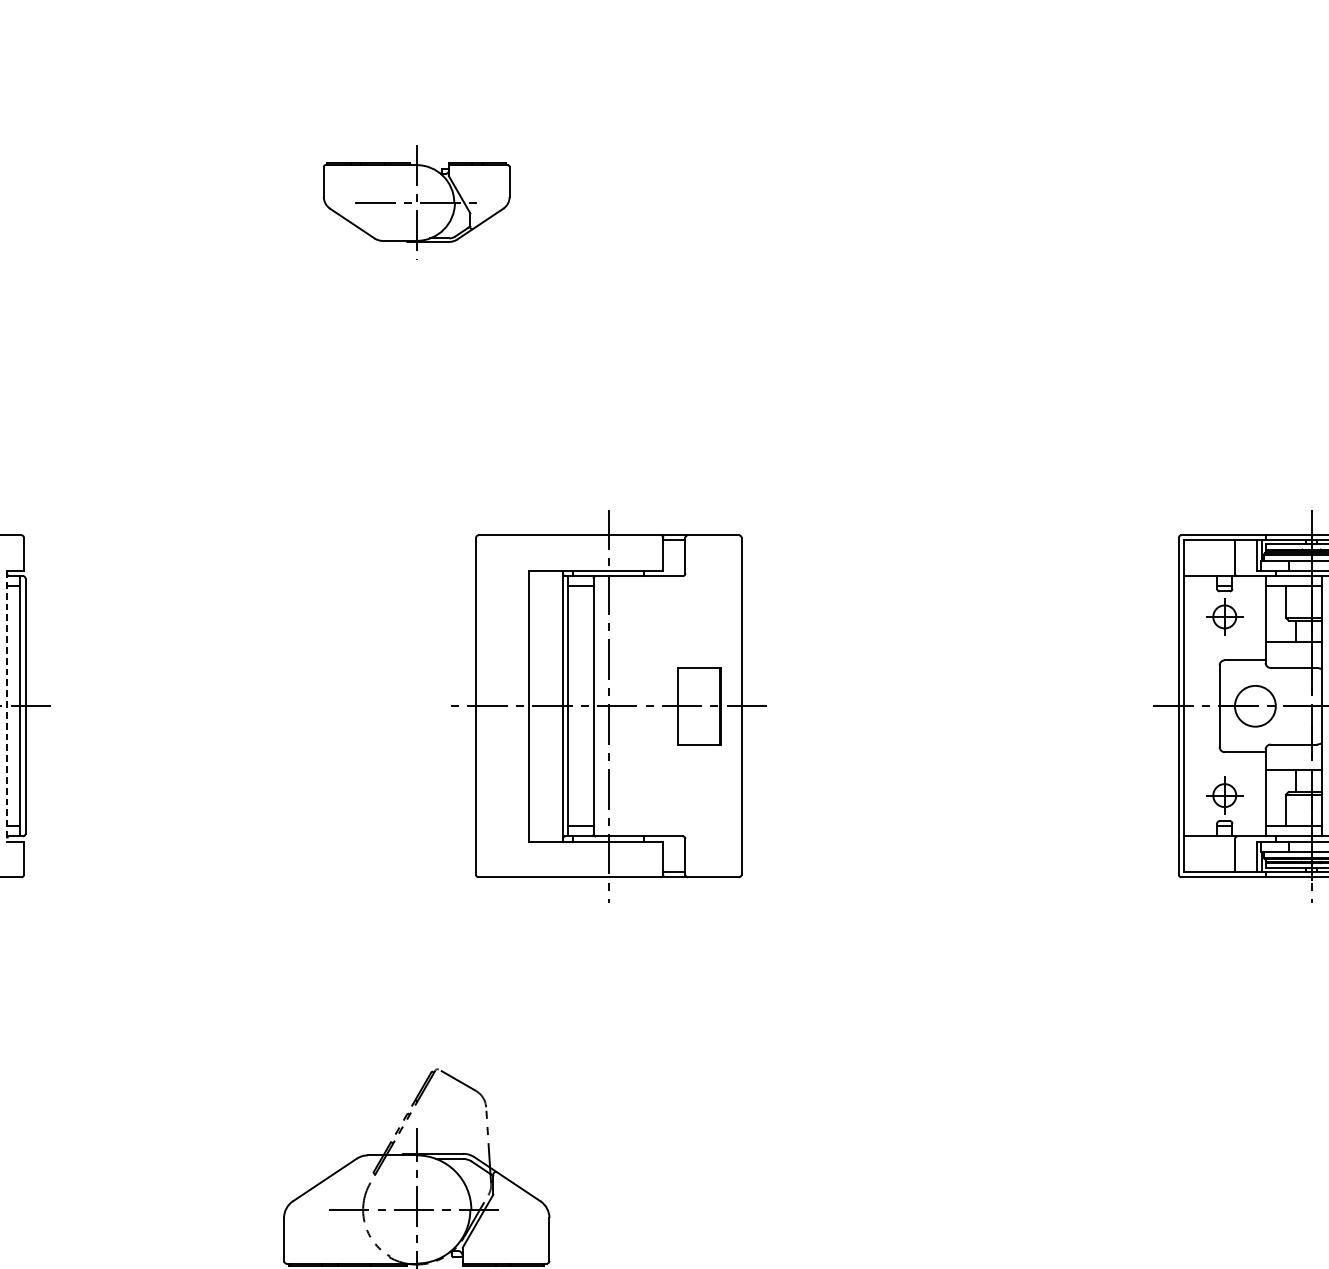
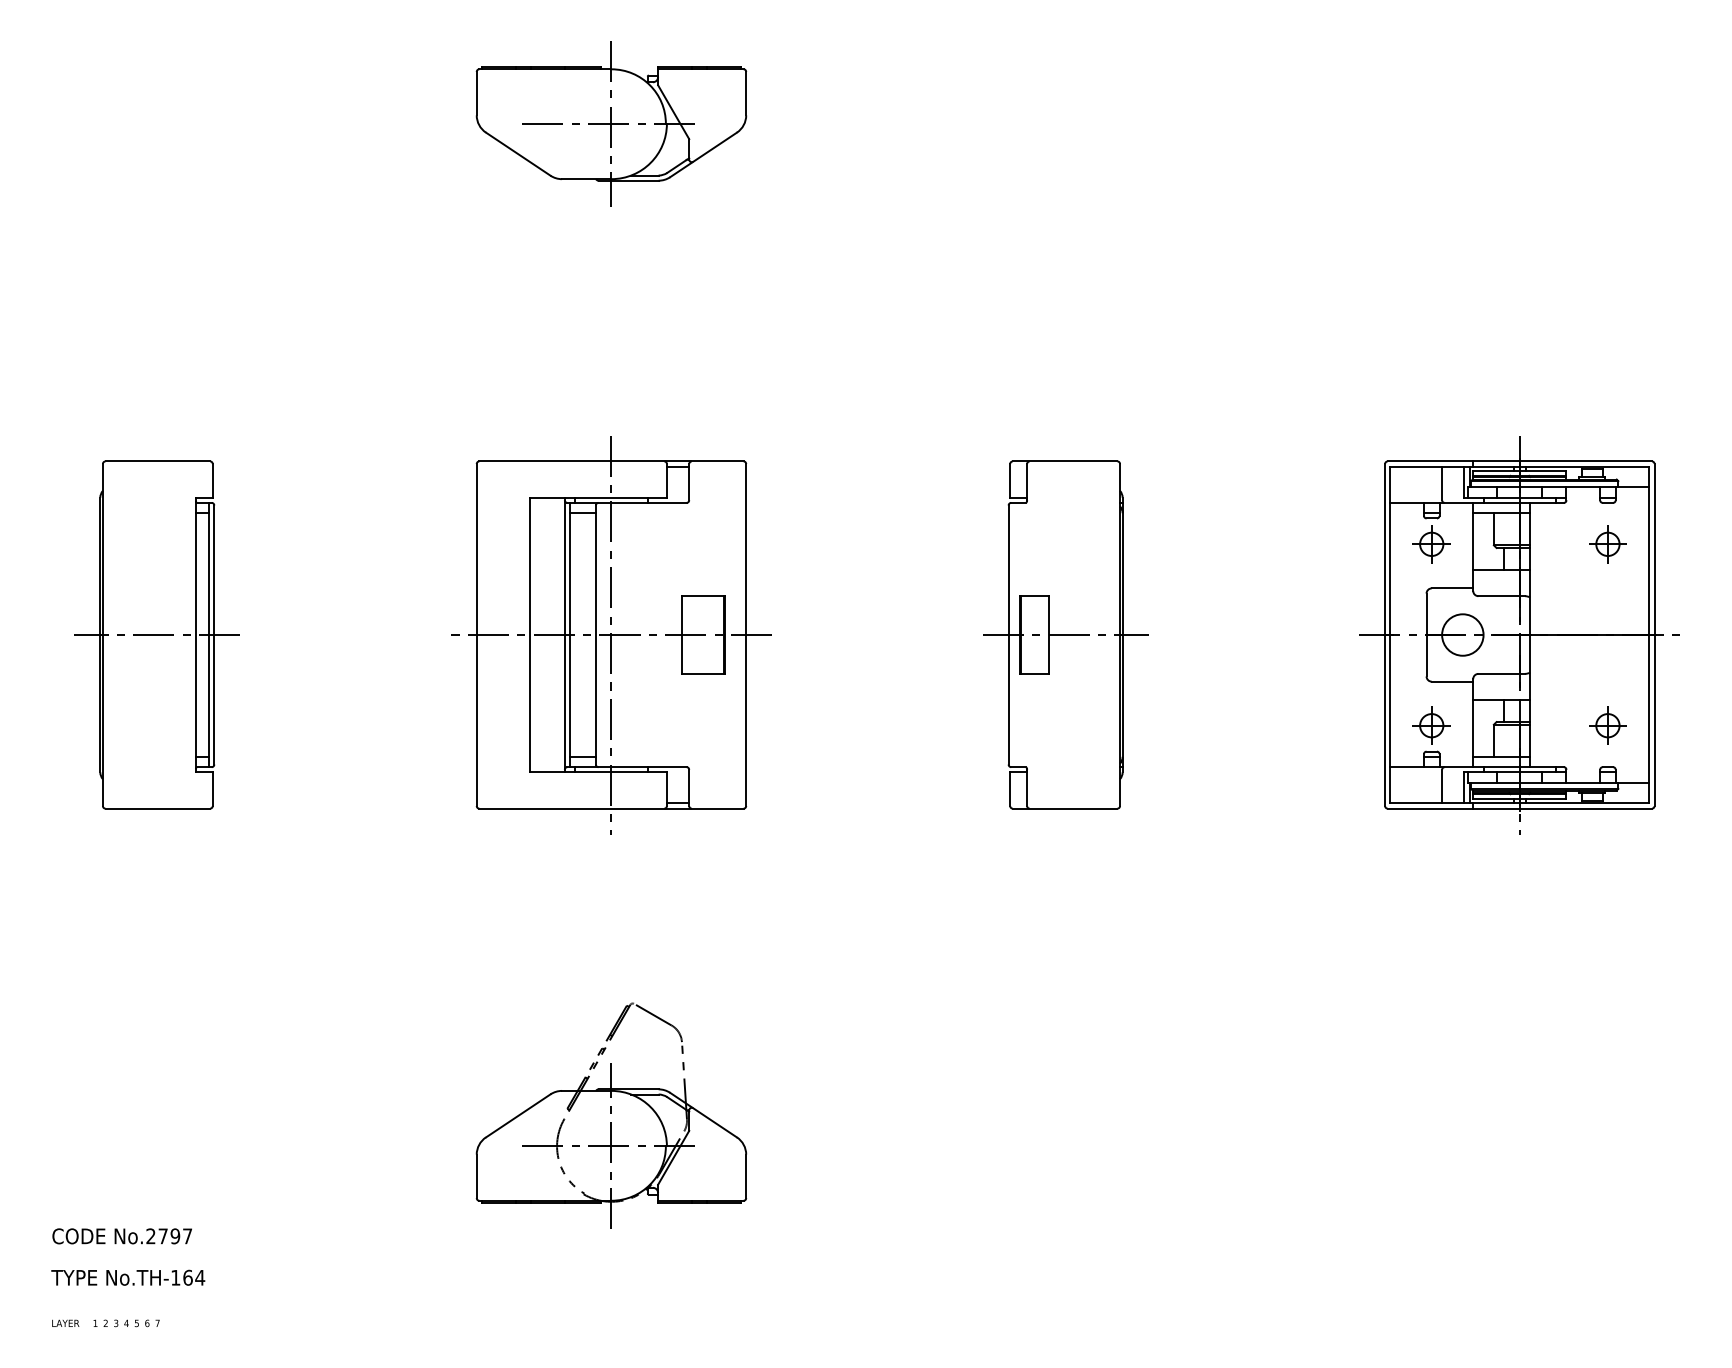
part: (416, 202) -> (611, 123), size x1.43
part: (863, 705) -> (1065, 634), added
line: (6, 706) -> (195, 635), dashed -> solid
part: (608, 706) -> (611, 635), moved

